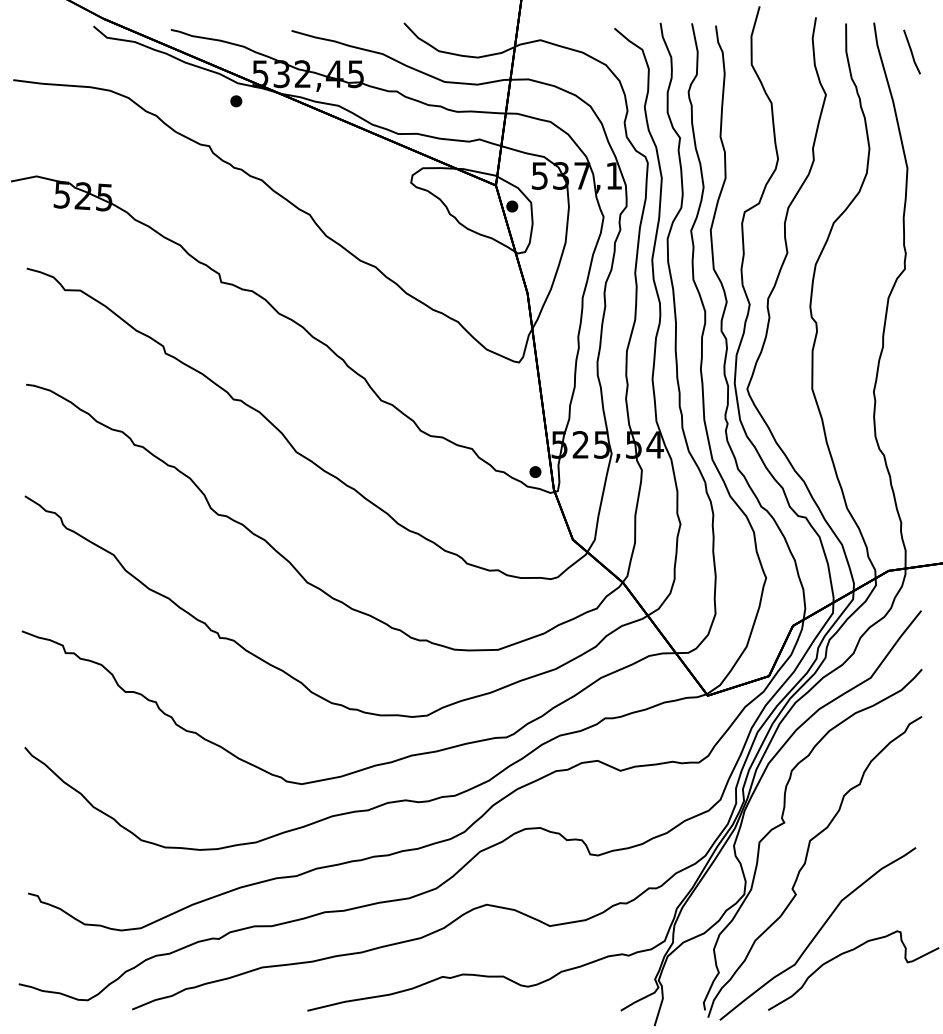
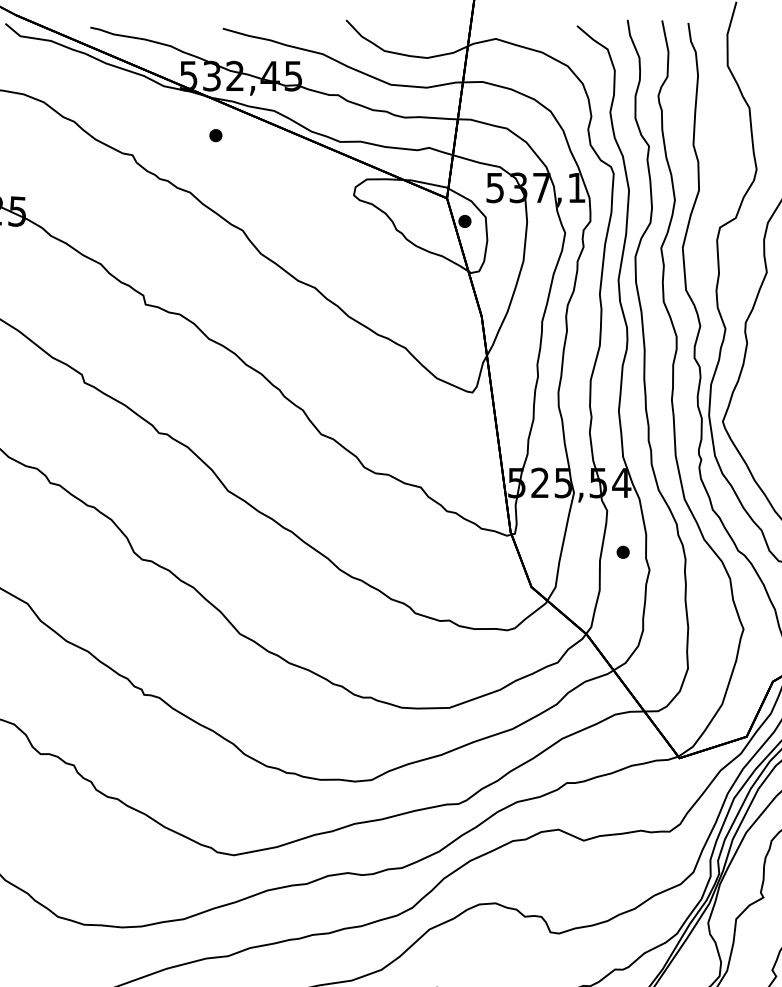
part: (236, 101) -> (216, 135), moved
part: (535, 471) -> (623, 551), moved

